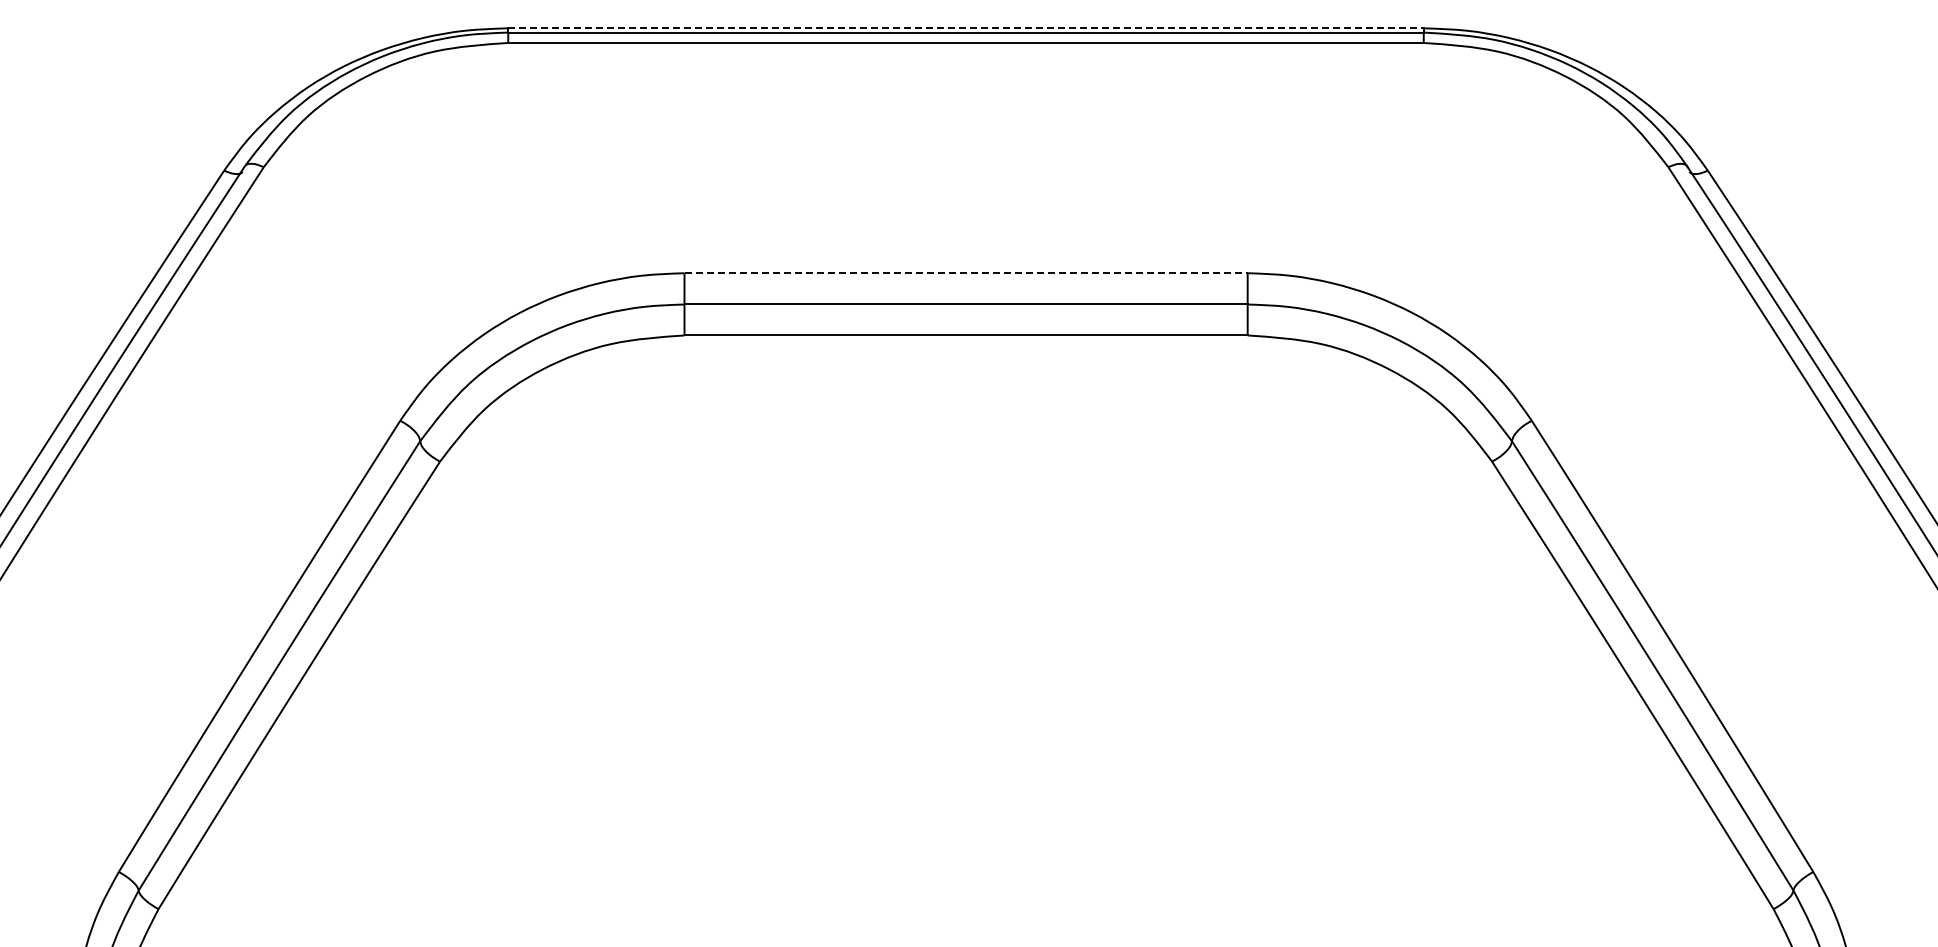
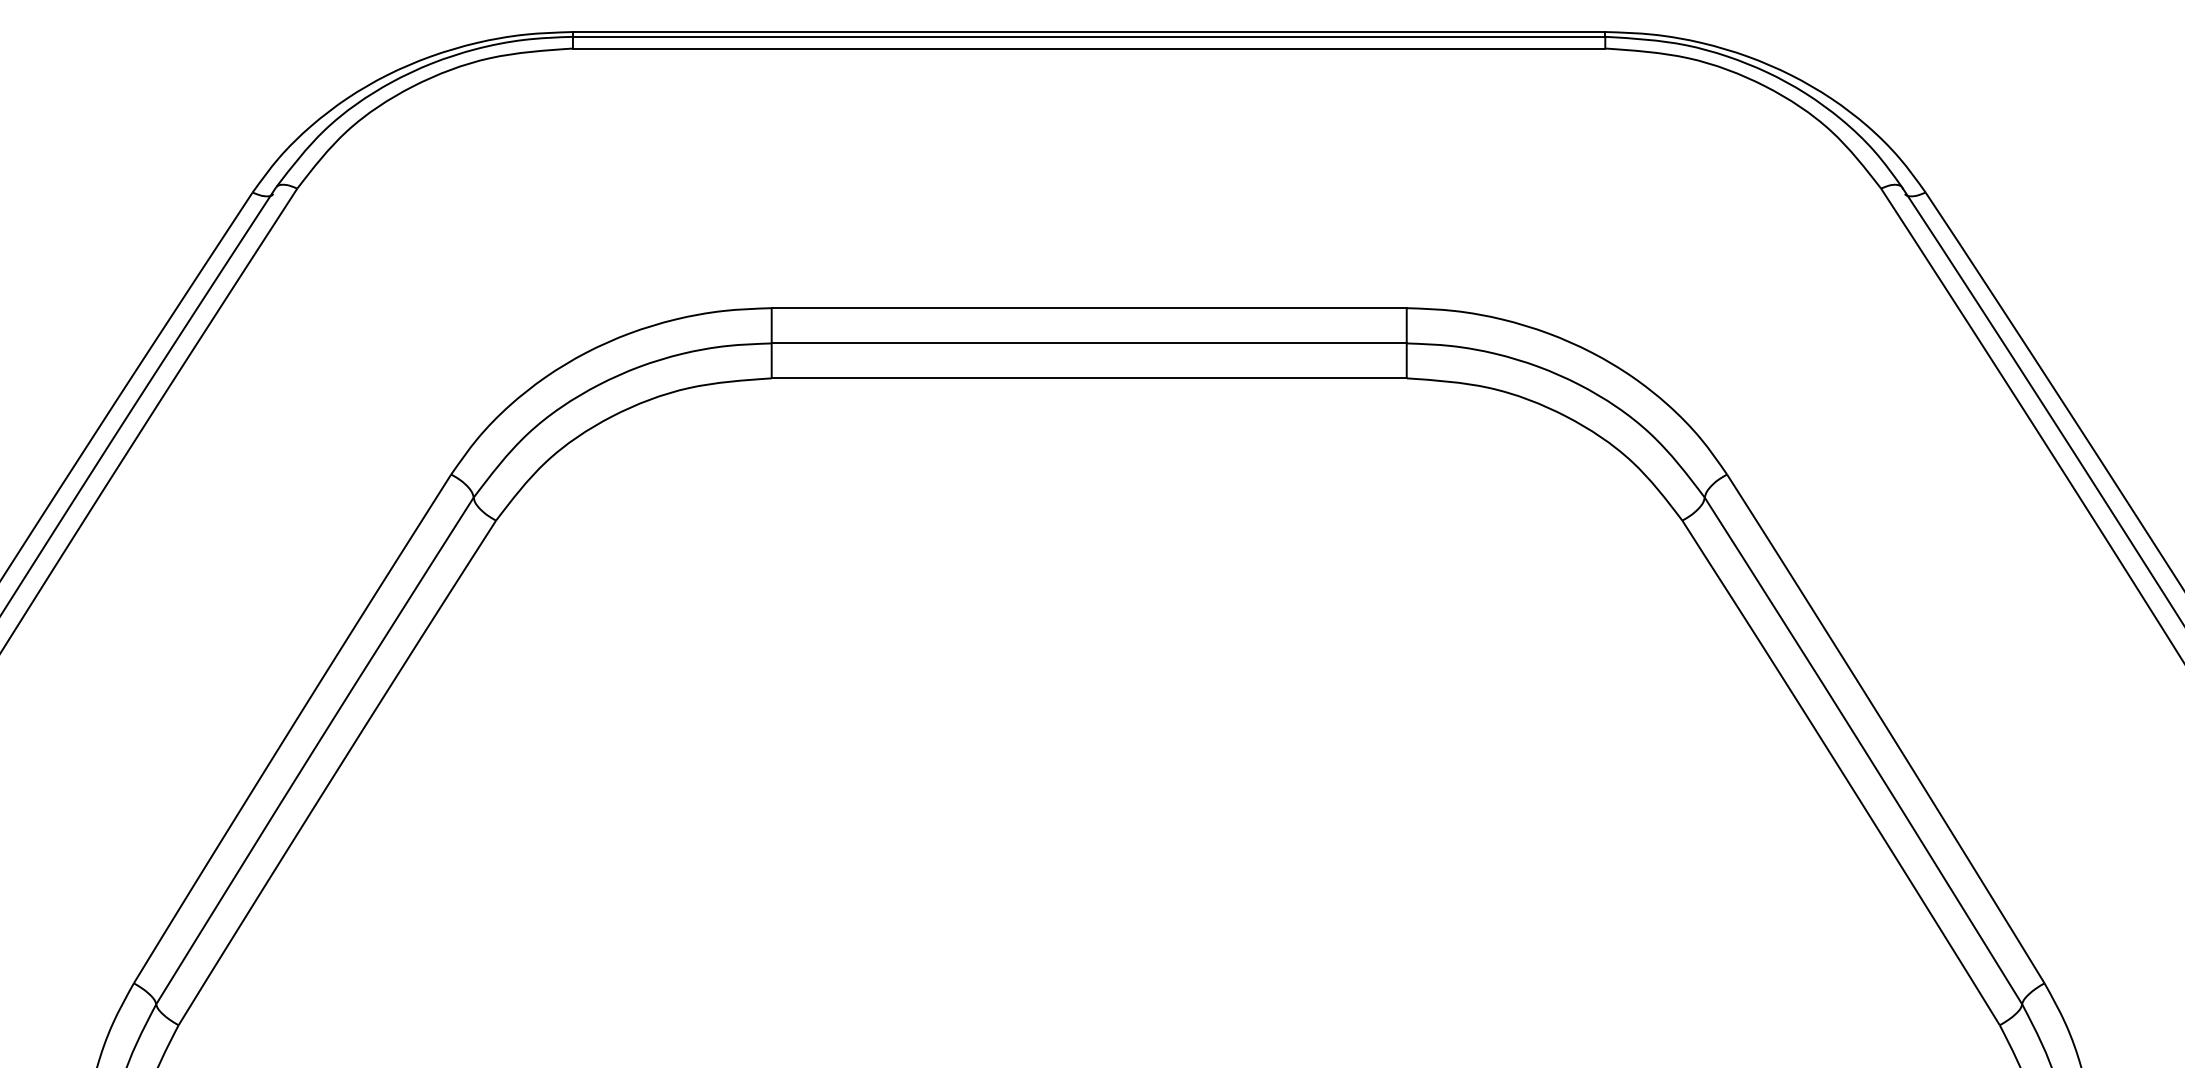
line: (966, 28) -> (1089, 32), dashed -> solid
line: (966, 273) -> (1089, 308), dashed -> solid

